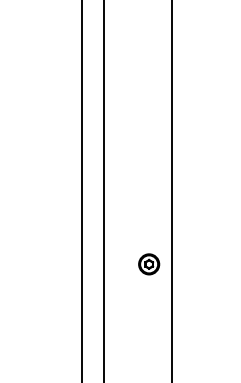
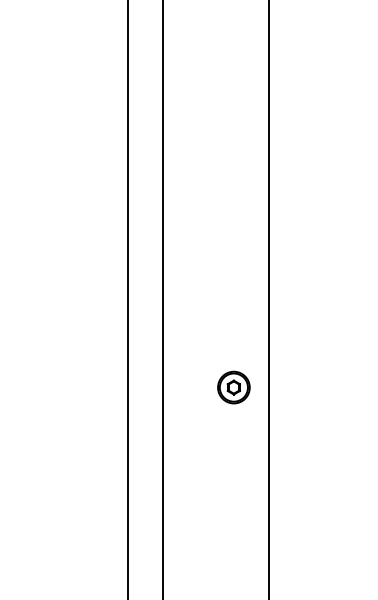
part: (149, 264) -> (234, 387), moved

